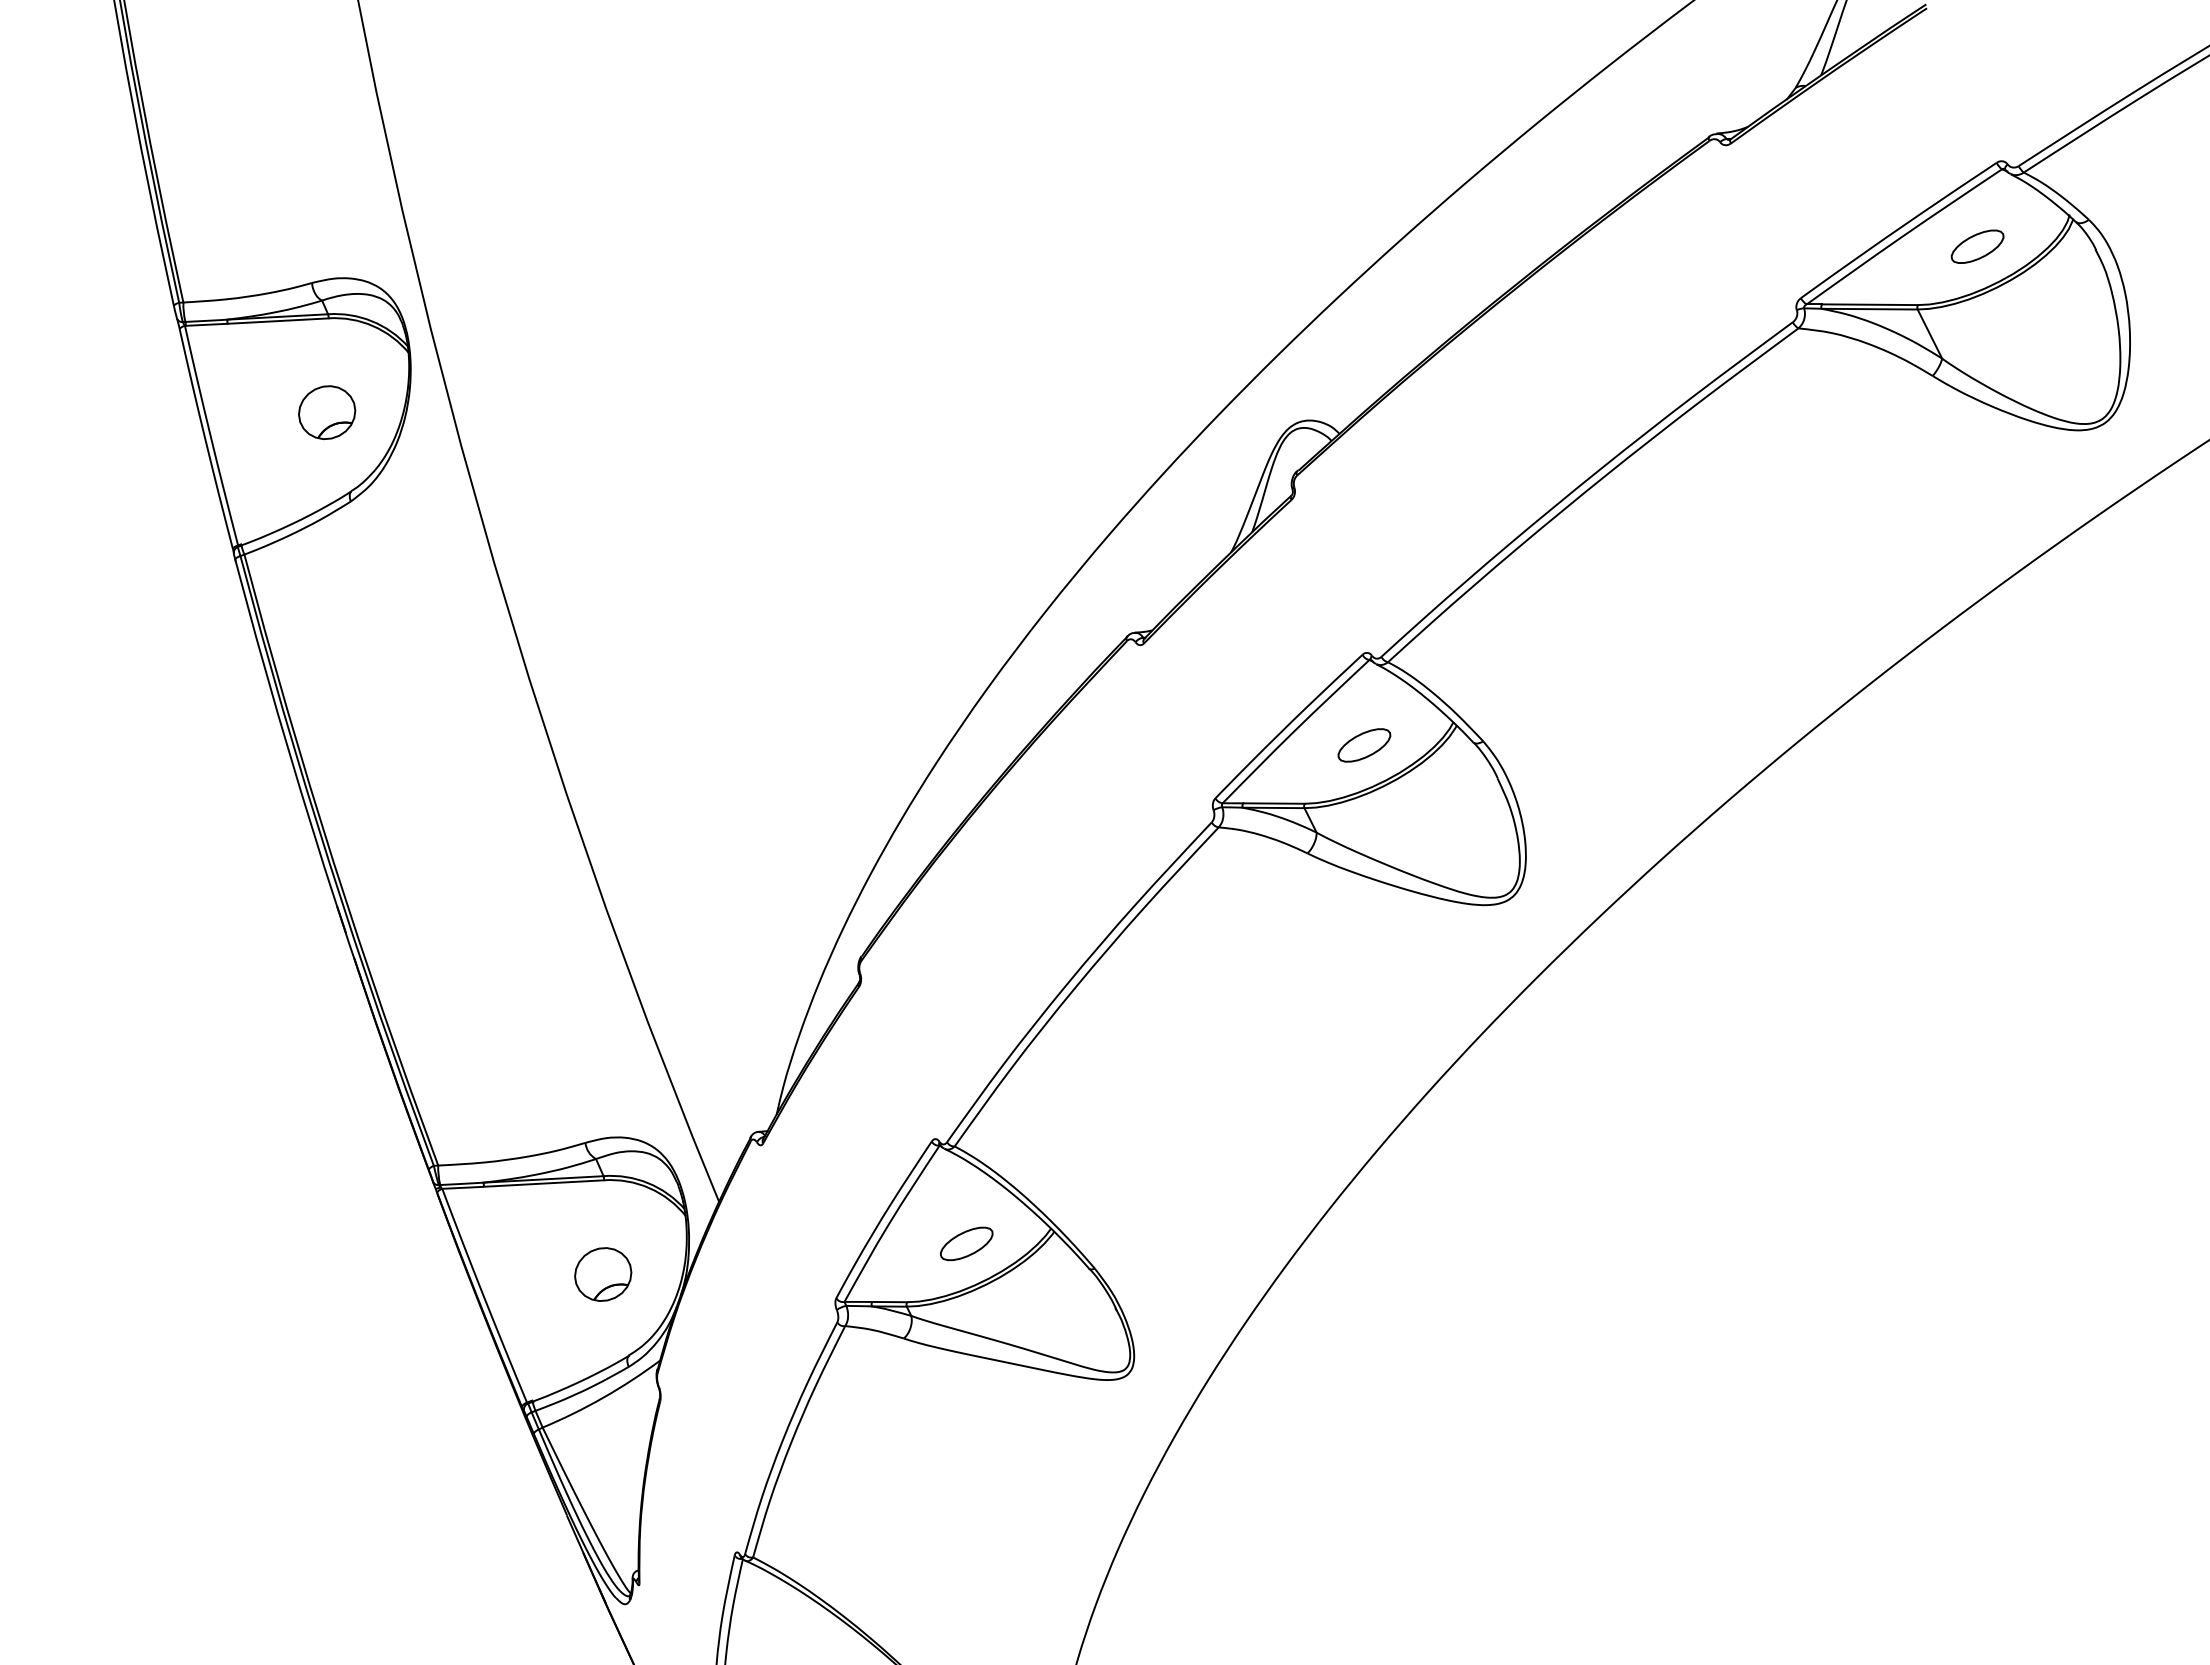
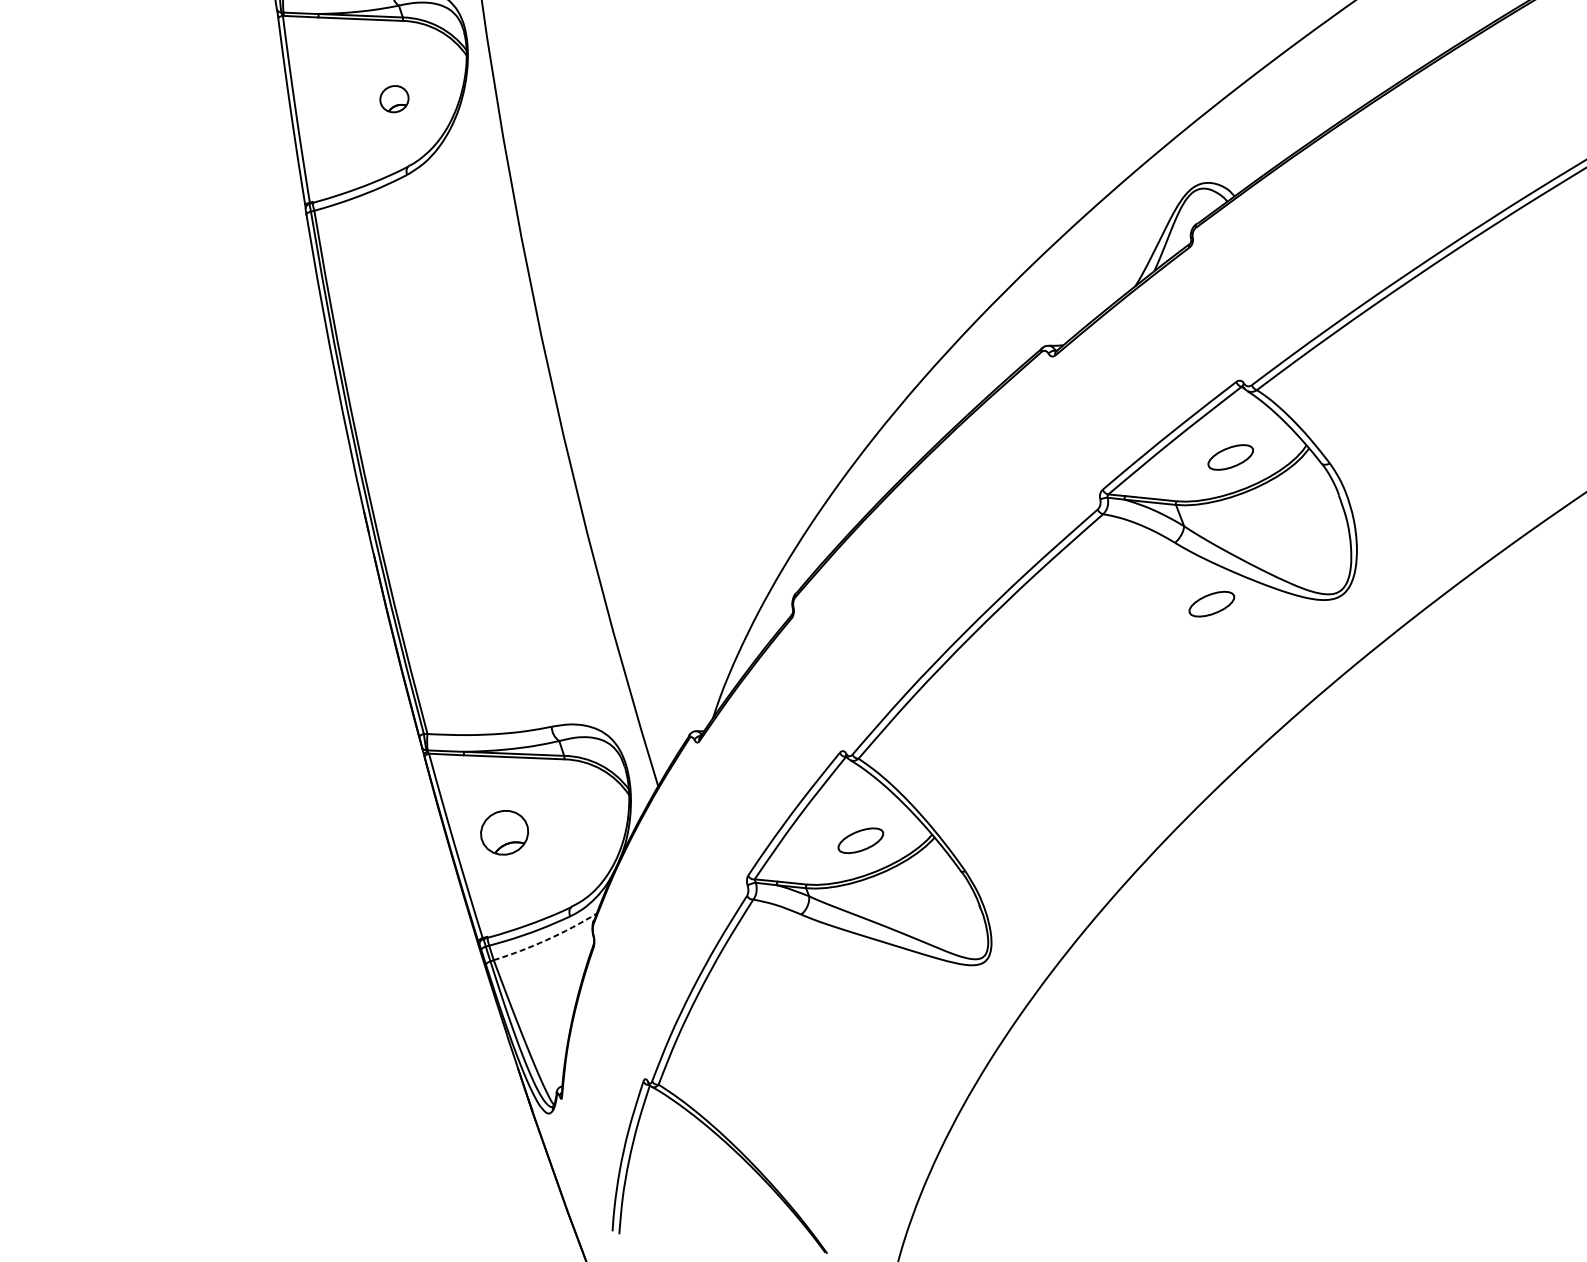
part: (327, 412) -> (394, 99), size x0.6
part: (1358, 922) -> (1211, 604), added
part: (603, 1274) -> (504, 832), moved
arc: (603, 1397) -> (546, 939), solid -> dashed

